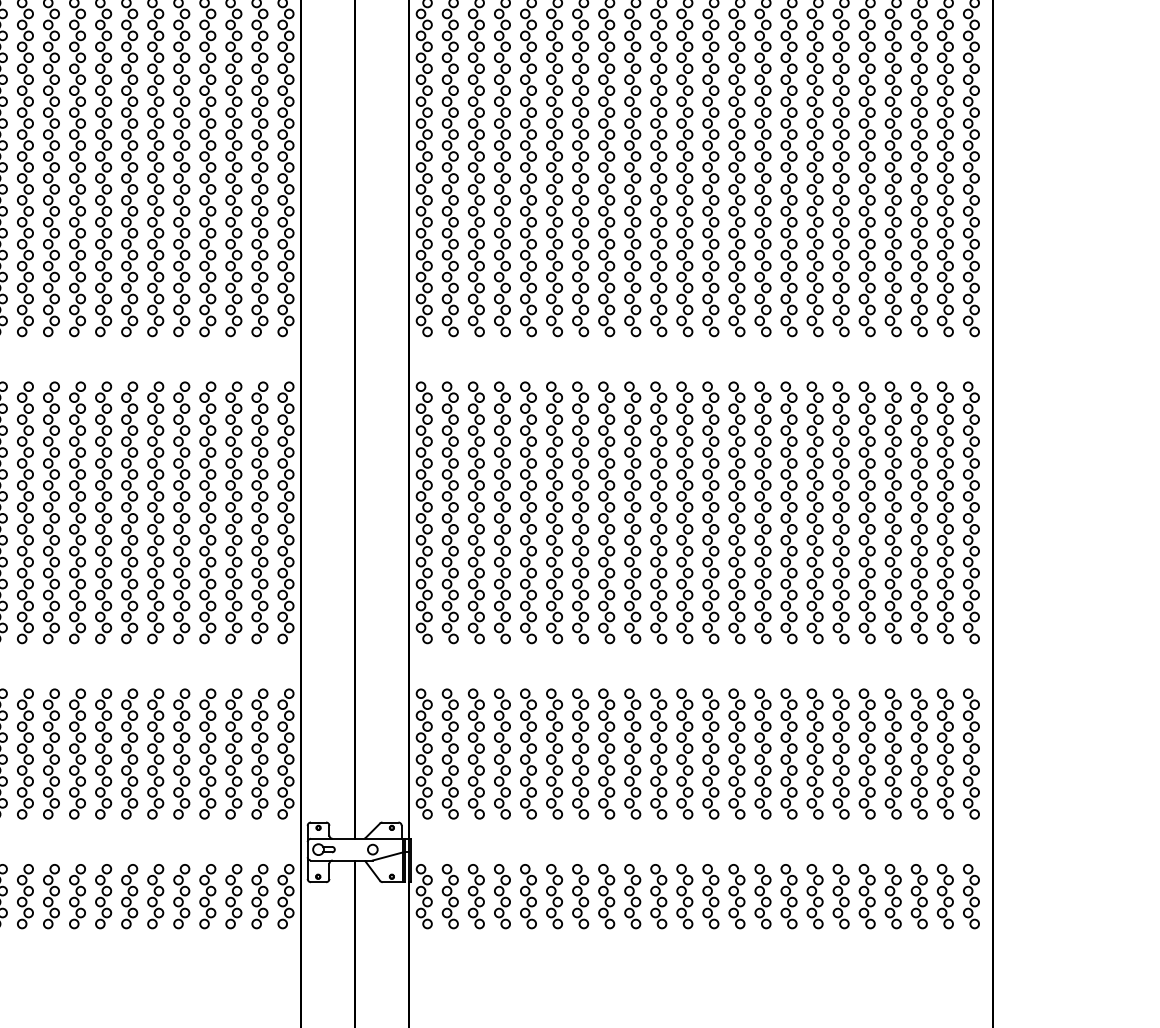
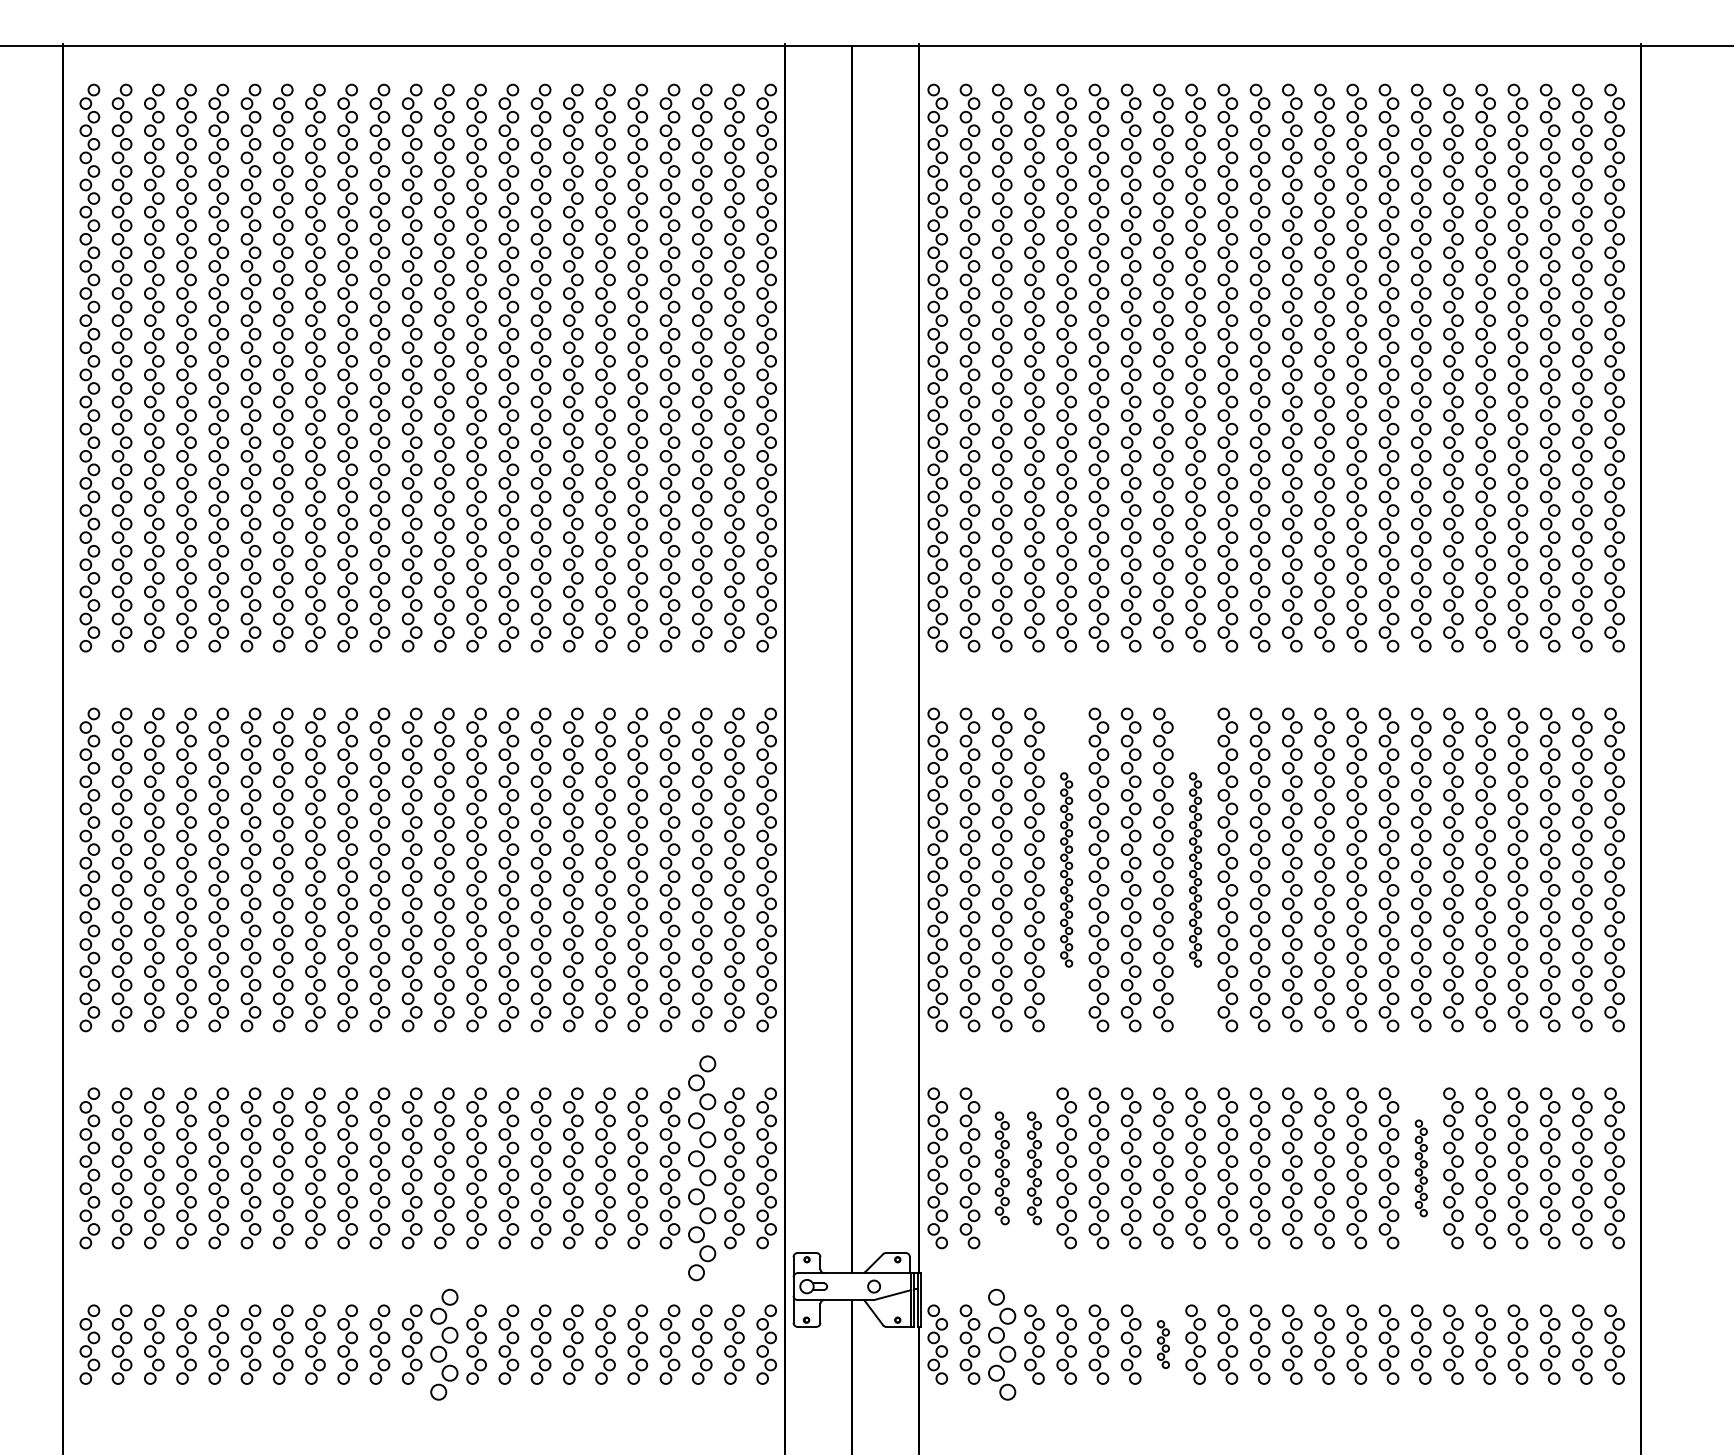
part: (528, 512) -> (1066, 869), size x0.6
part: (632, 512) -> (1195, 869), size x0.6
part: (234, 754) -> (702, 1168), size x1.4
part: (476, 754) -> (1002, 1168), size x0.7
part: (502, 754) -> (1034, 1168), size x0.7
part: (815, 754) -> (1421, 1168), size x0.6
part: (25, 896) -> (444, 1344), size x1.4
part: (476, 896) -> (1002, 1344), size x1.4
part: (606, 896) -> (1163, 1344), size x0.6

